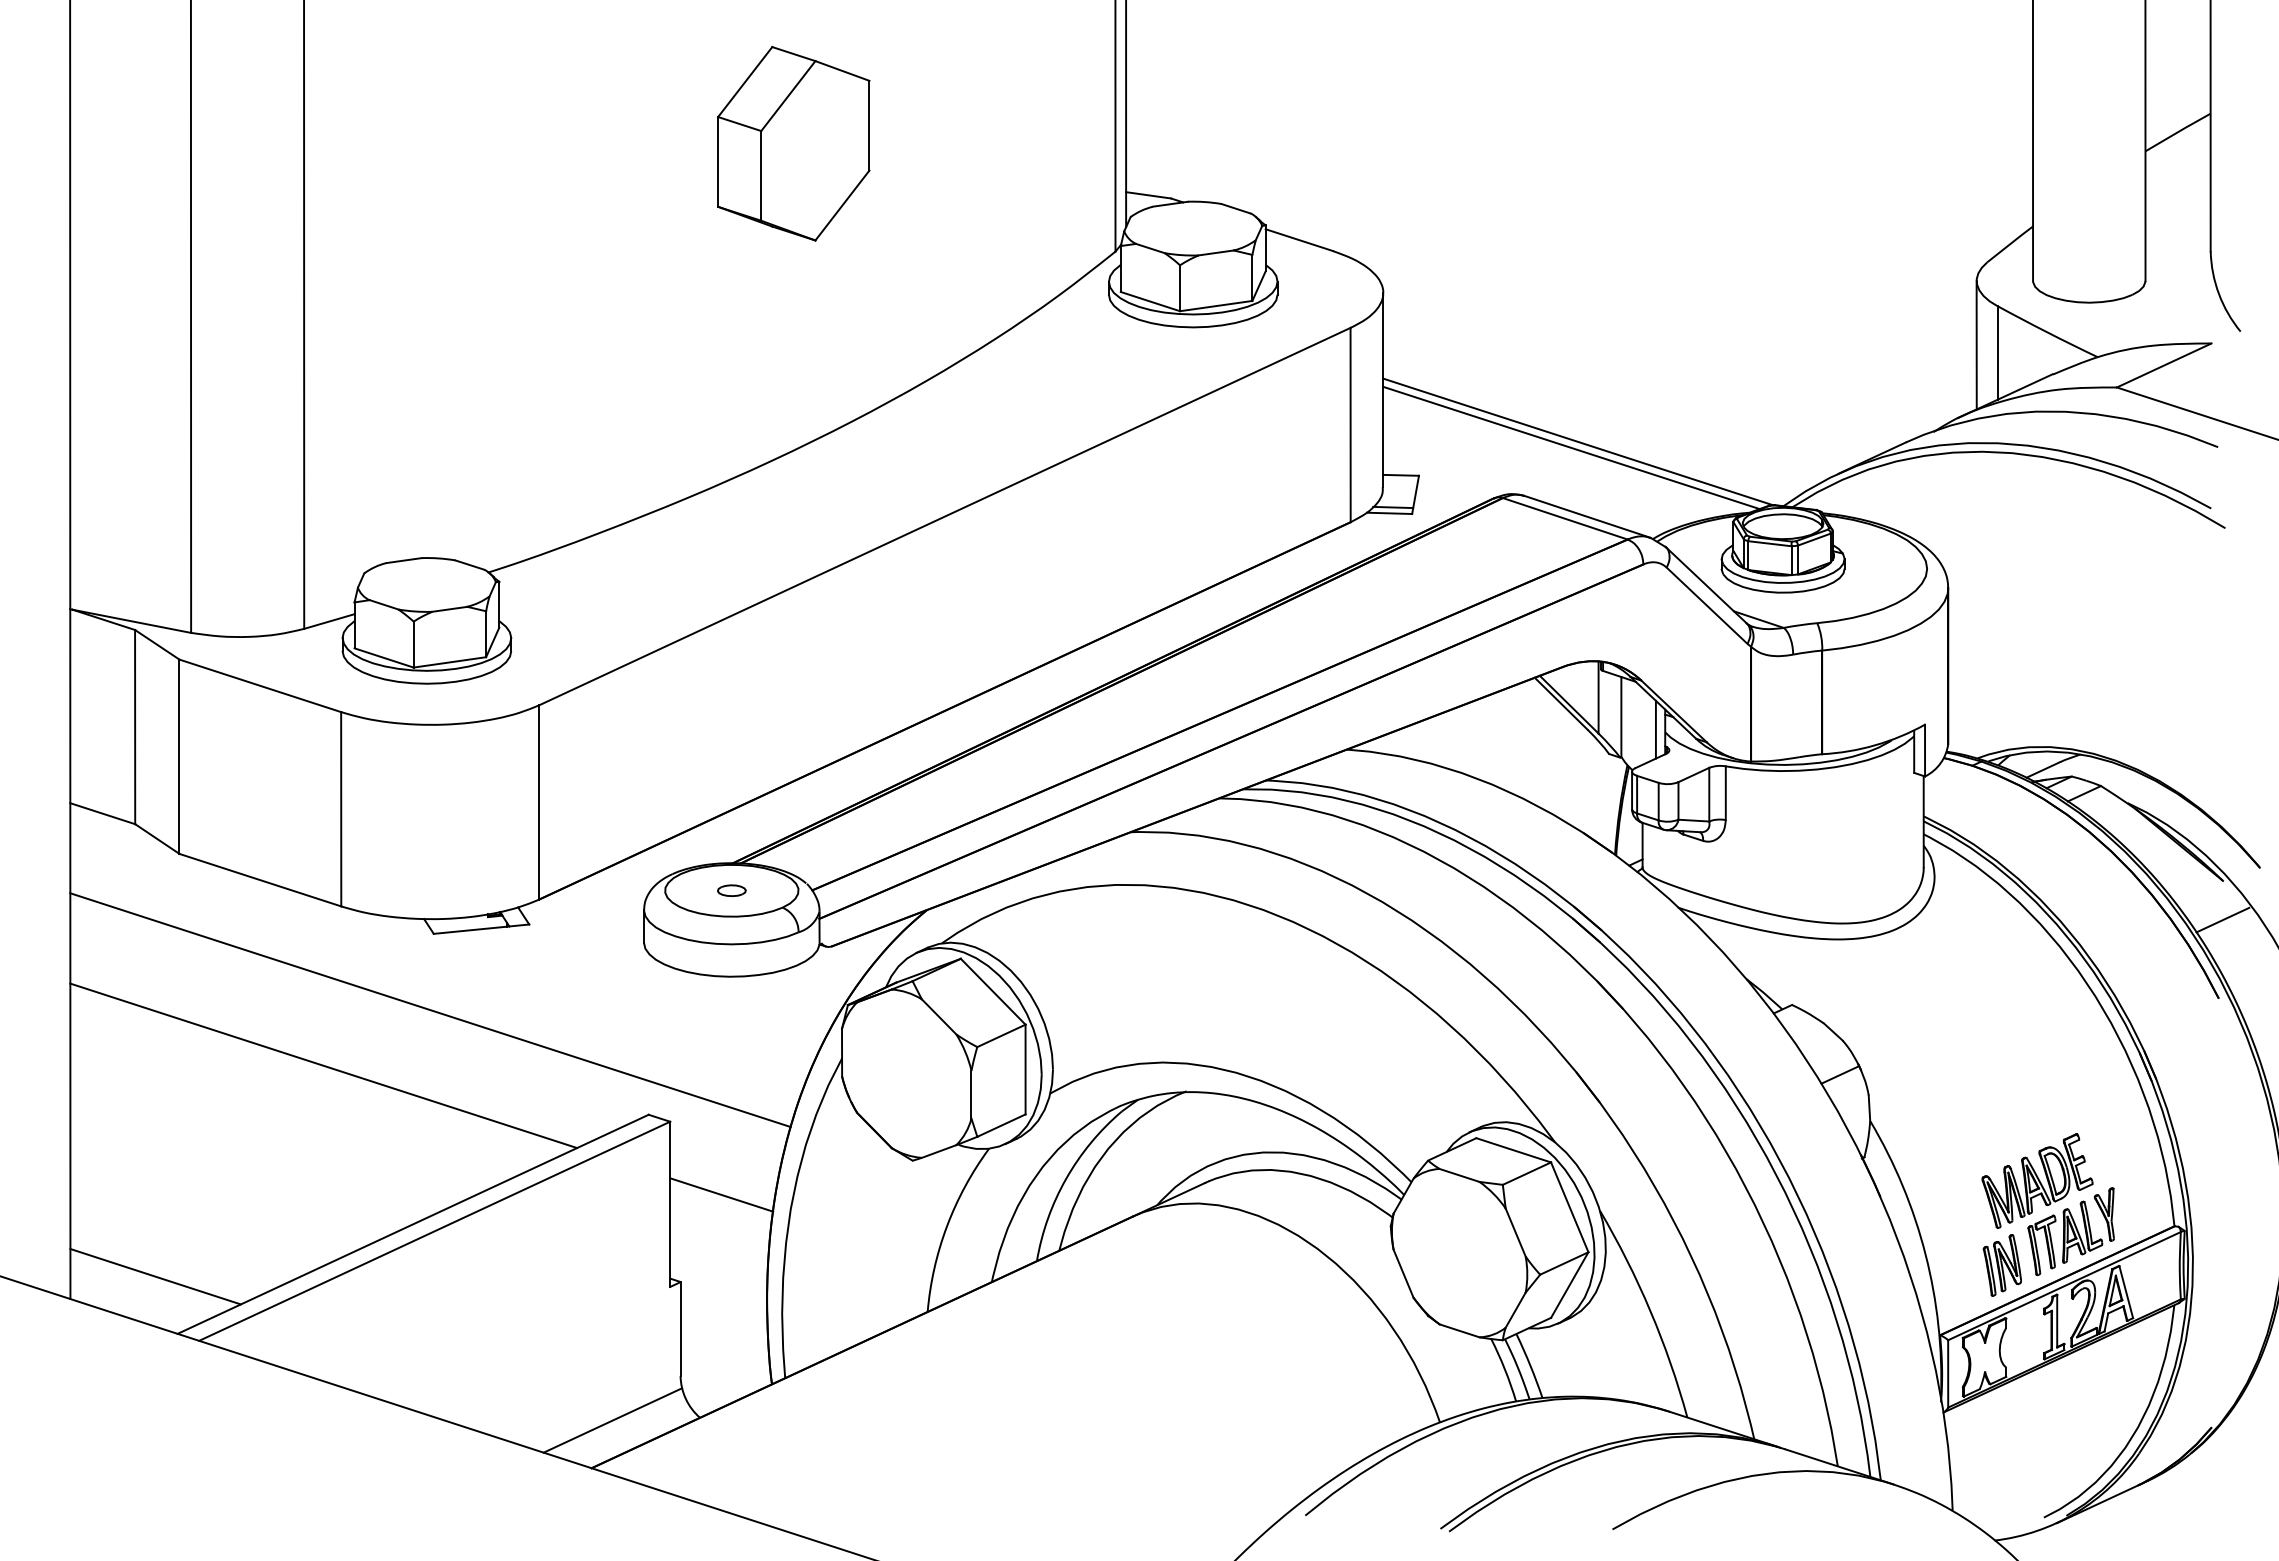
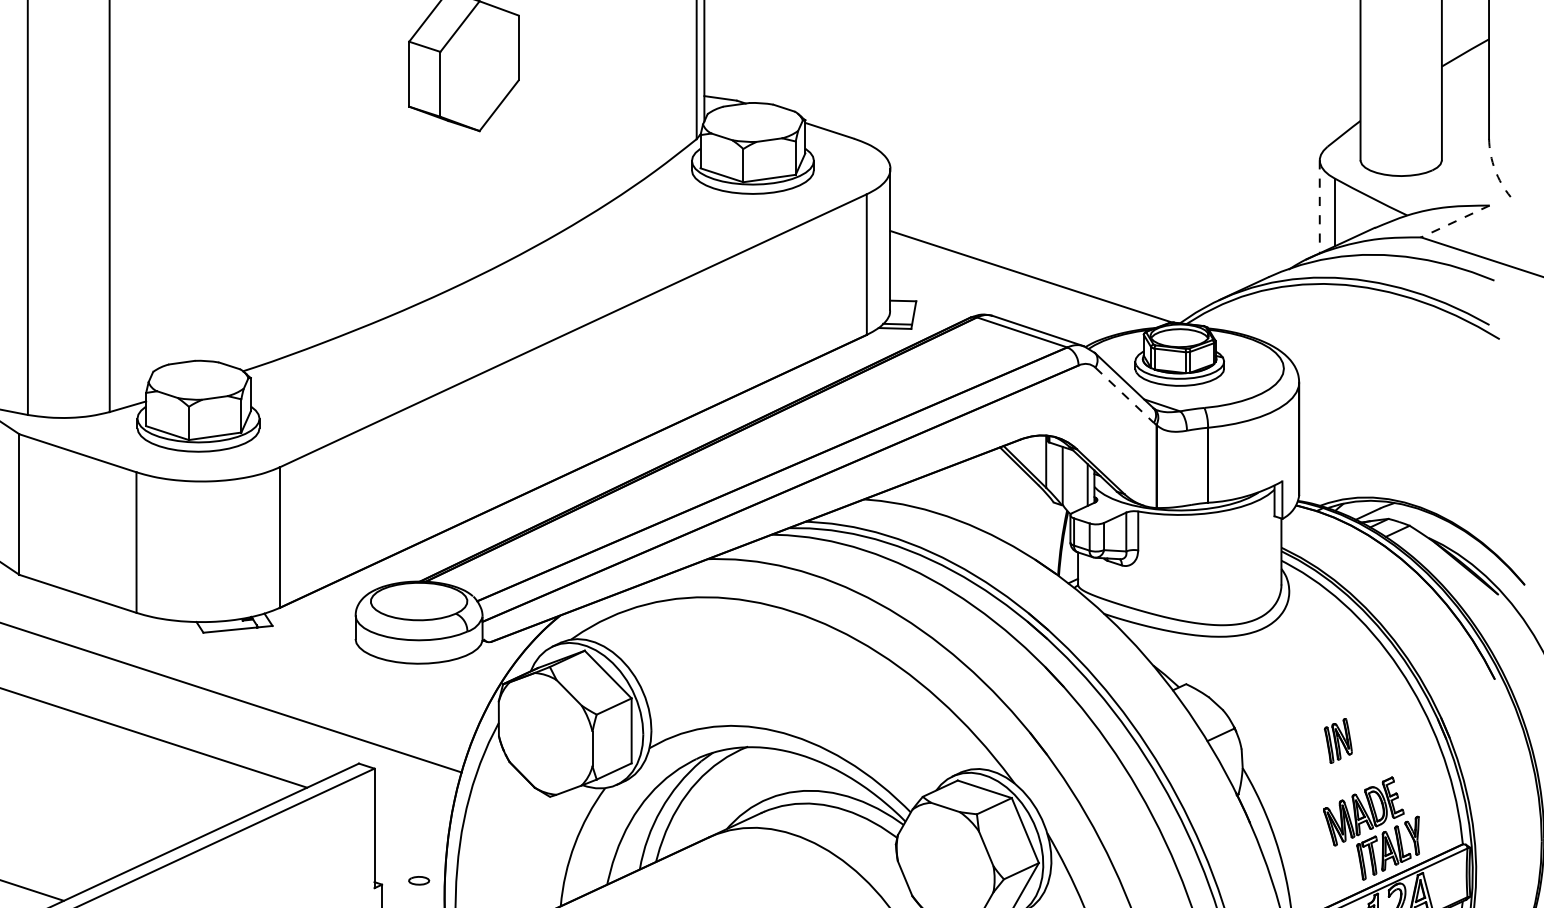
arc: (2218, 294) -> (1494, 170), solid -> dashed
line: (1976, 345) -> (1319, 207), solid -> dashed
line: (2163, 365) -> (1454, 221), solid -> dashed
line: (1571, 447) -> (1026, 280), removed
line: (1707, 605) -> (1125, 395), solid -> dashed
part: (731, 890) -> (418, 880), moved
line: (2222, 919) -> (1497, 622), removed
line: (721, 1194) -> (411, 821), removed
part: (2001, 1265) -> (1337, 740), moved

